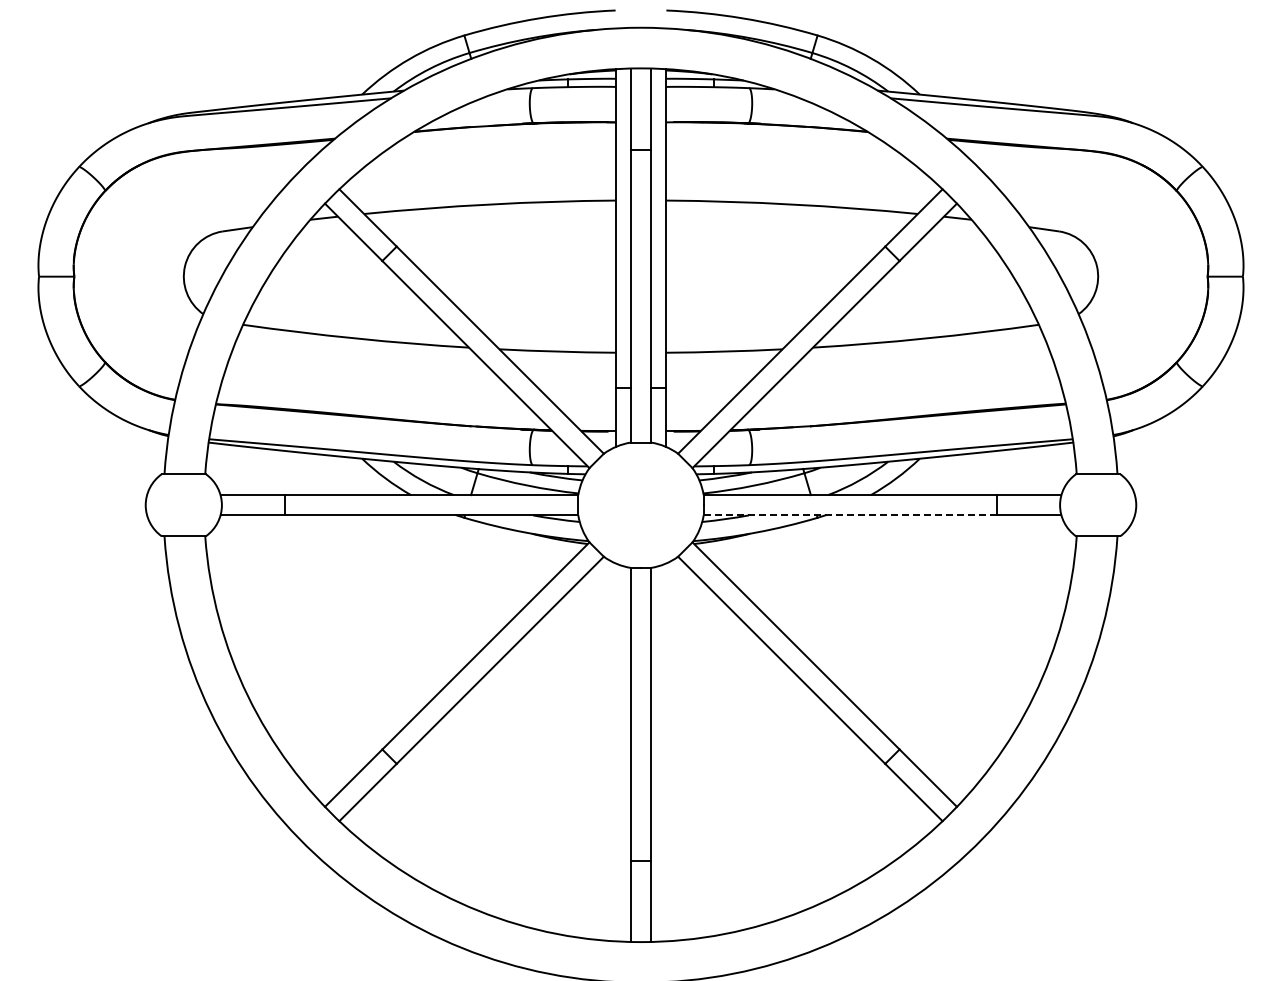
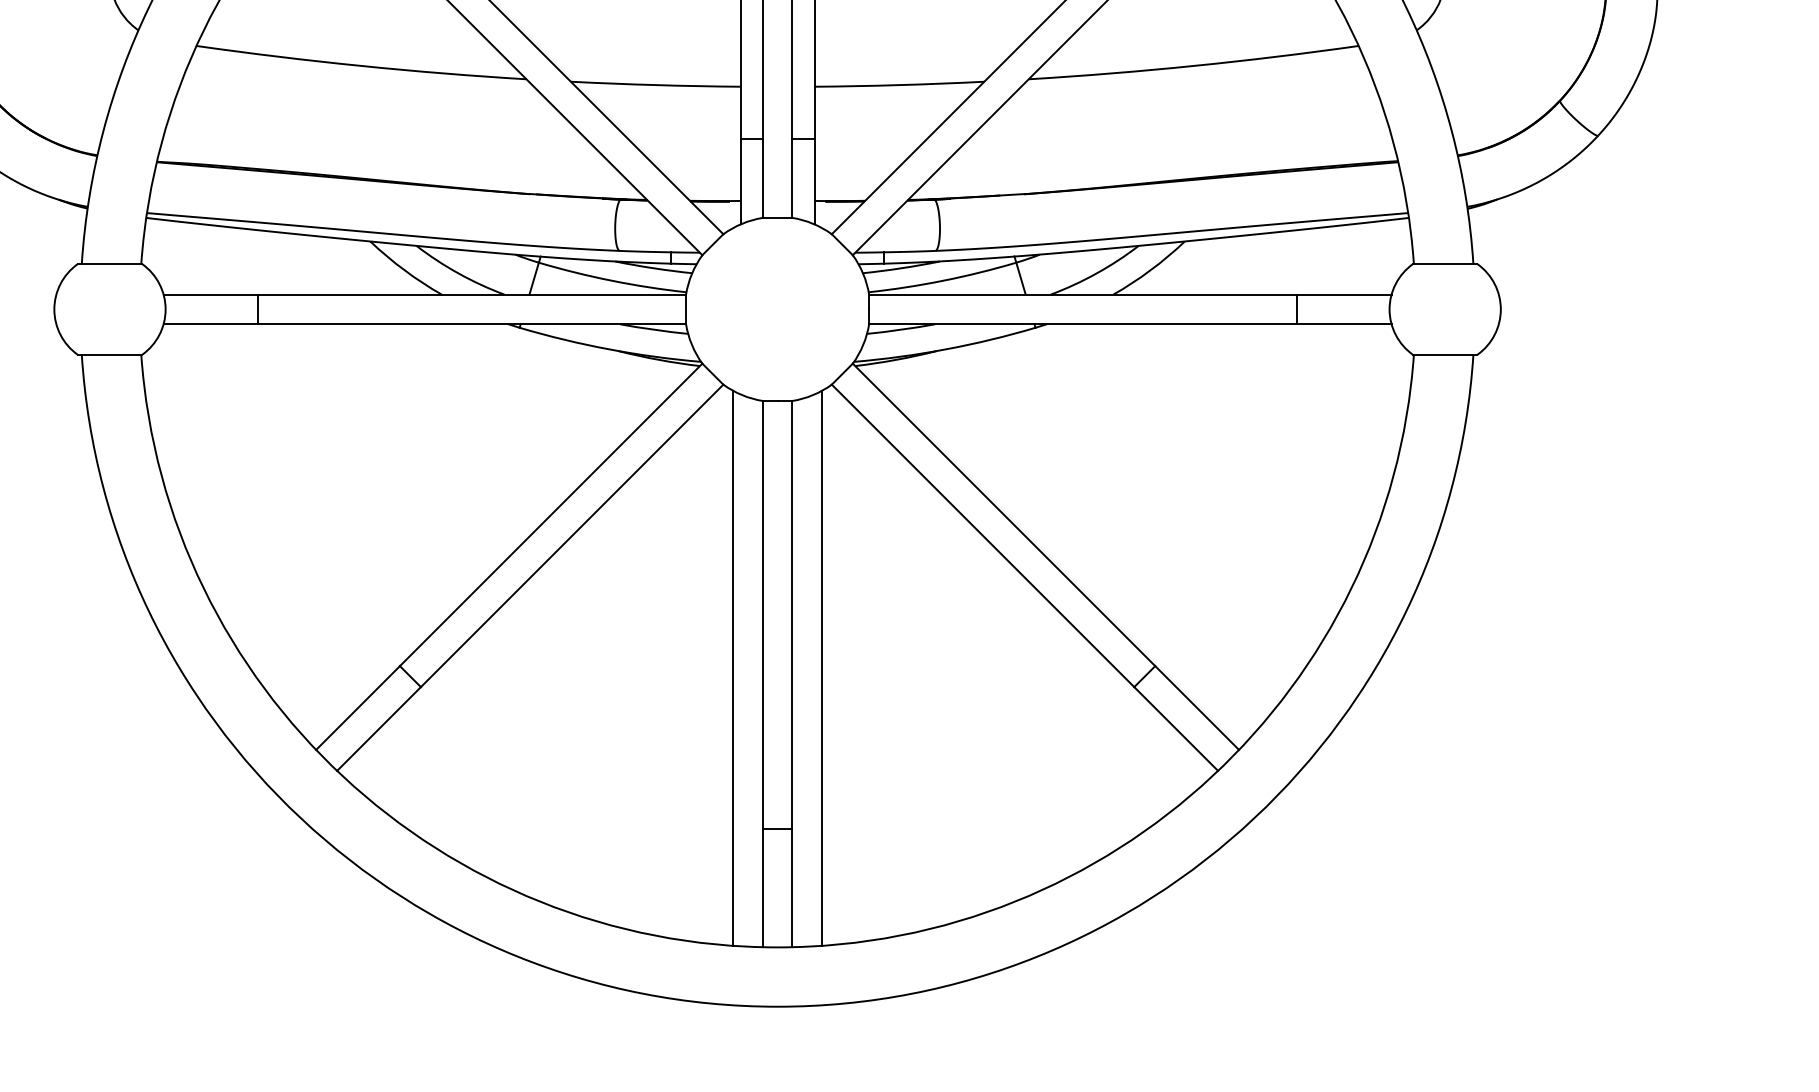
line: (850, 515) -> (1083, 324), dashed -> solid
line: (610, 750) -> (733, 667), added
line: (671, 750) -> (822, 667), added

